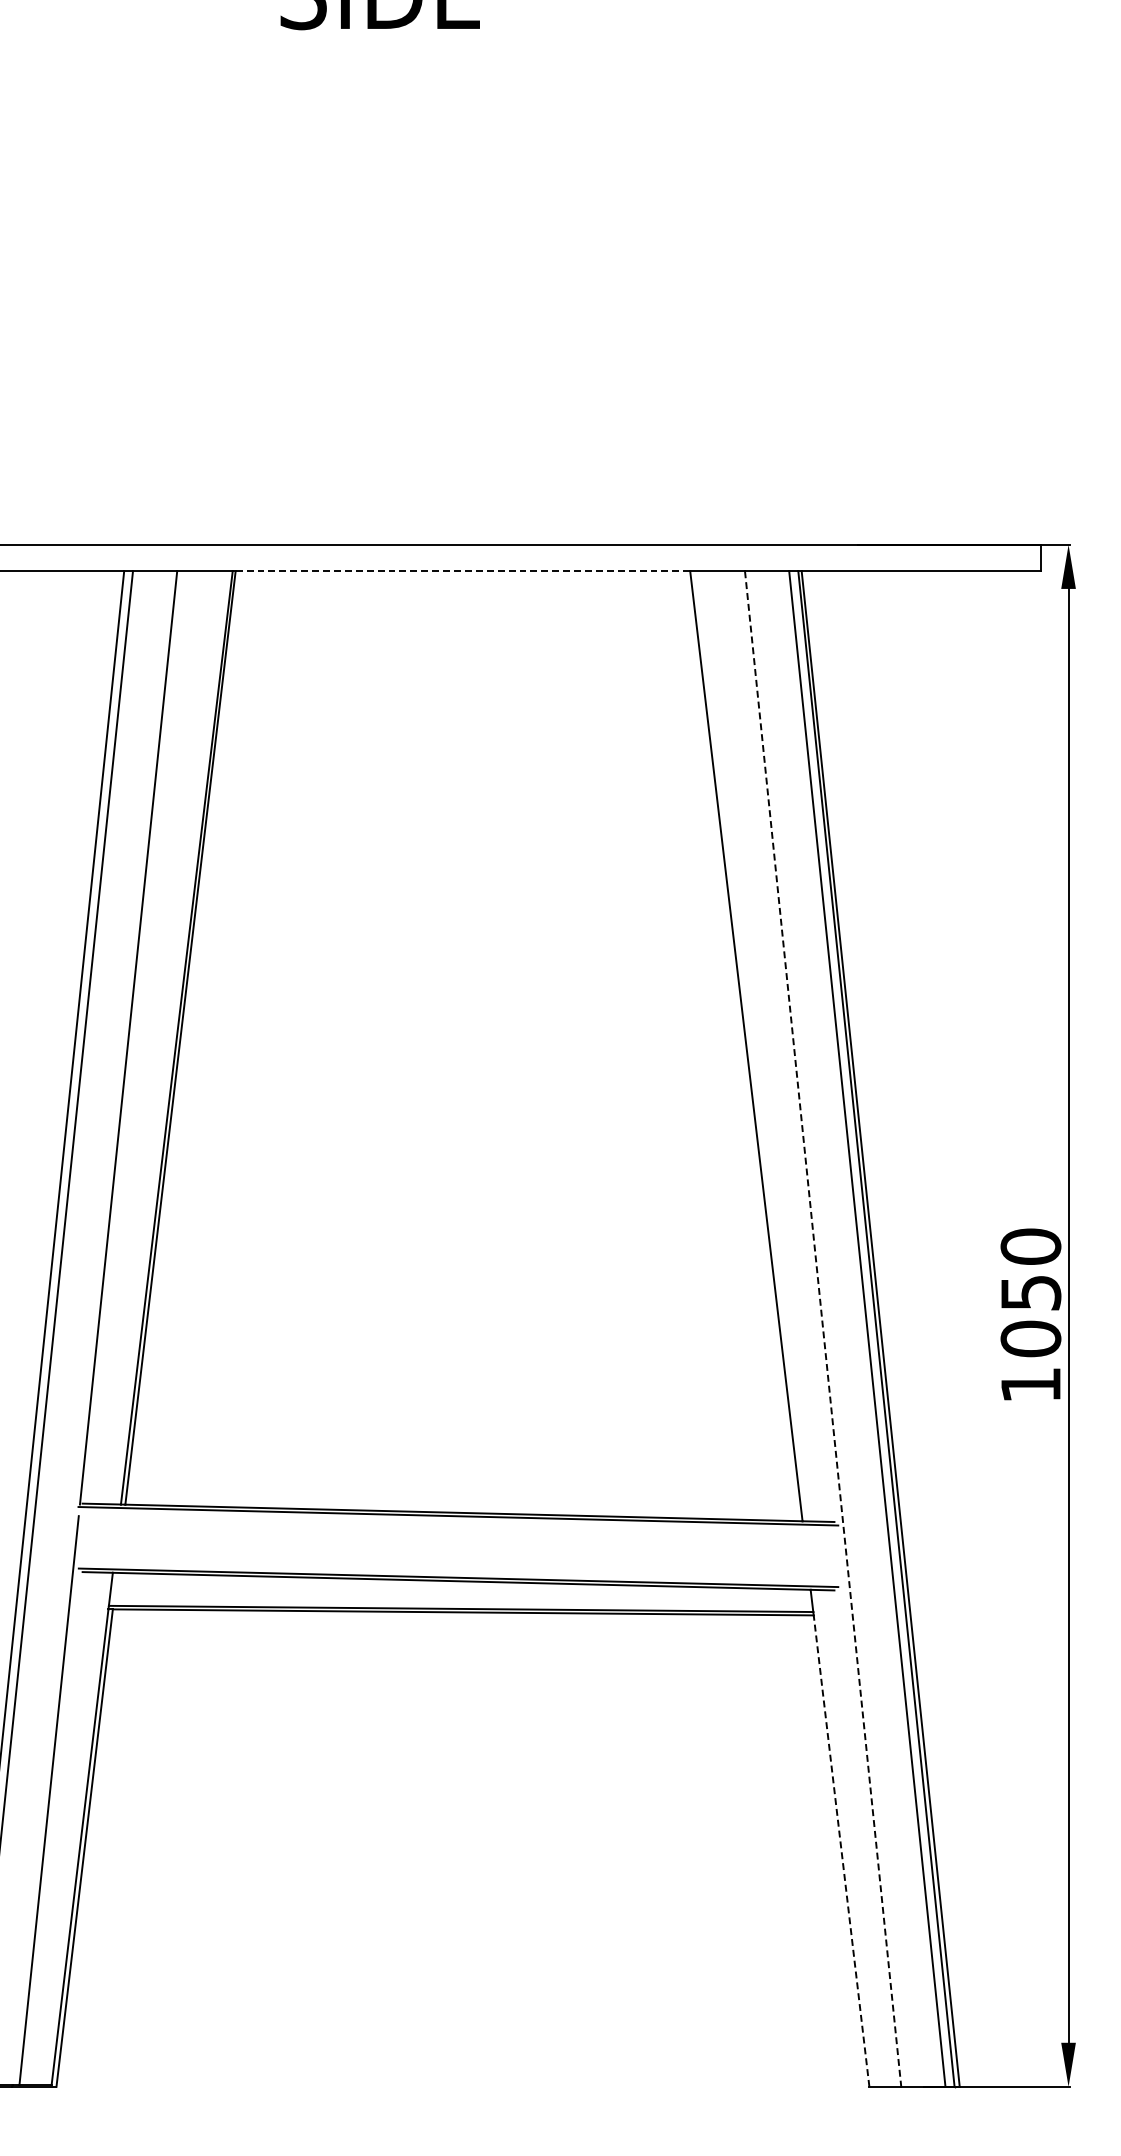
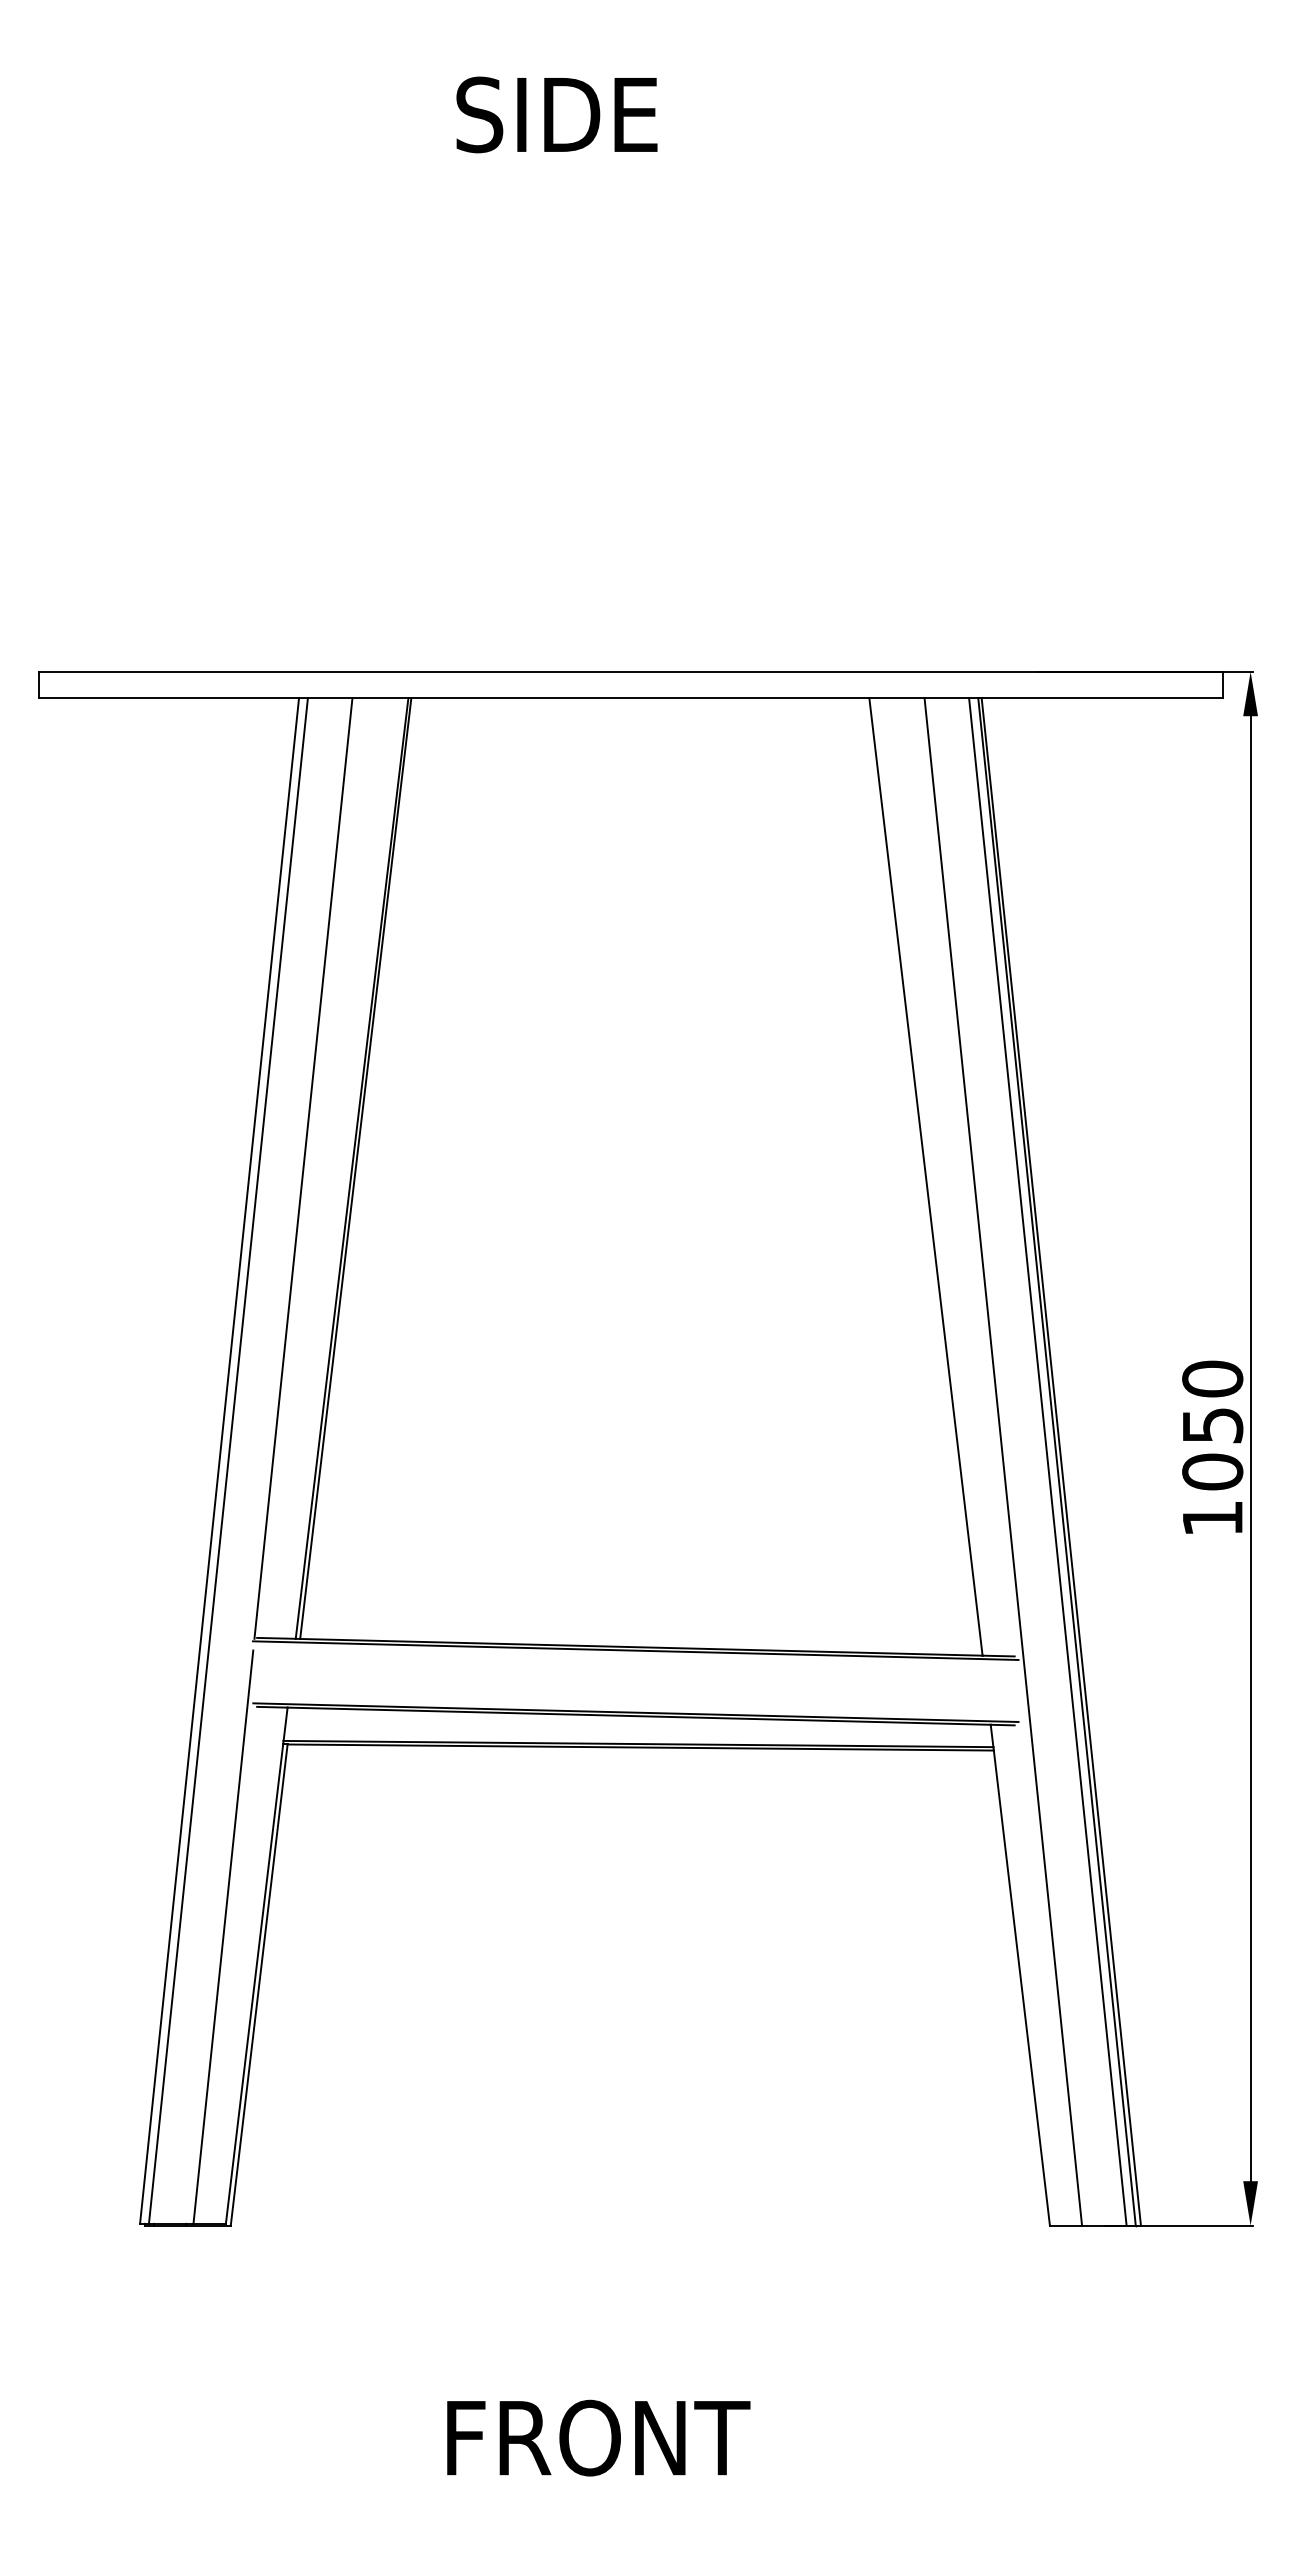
line: (462, 571) -> (639, 698), dashed -> solid
line: (823, 1329) -> (1003, 1462), dashed -> solid
line: (841, 1850) -> (1021, 1987), dashed -> solid

